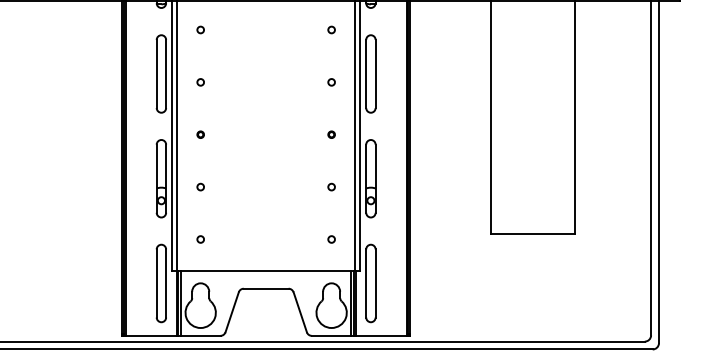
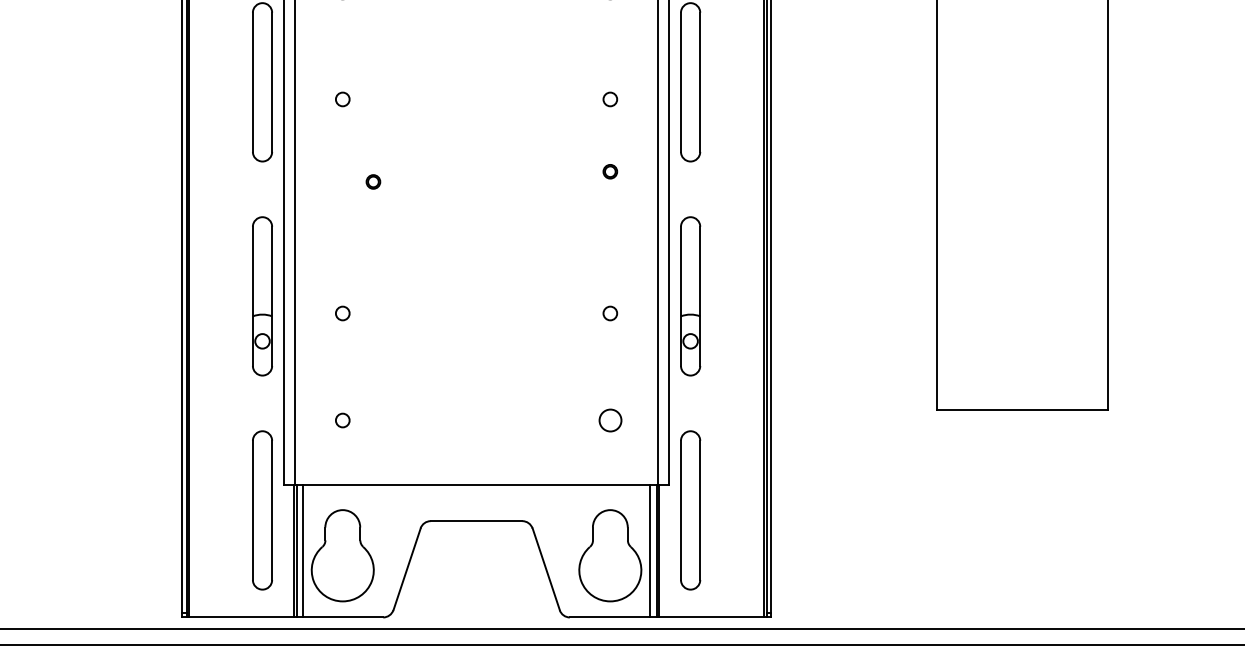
part: (200, 134) -> (373, 181), moved
part: (331, 134) -> (610, 171), moved
circle: (331, 239) -> (610, 420), size x1.6

